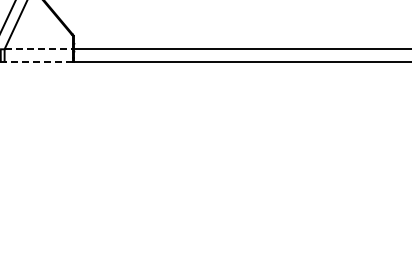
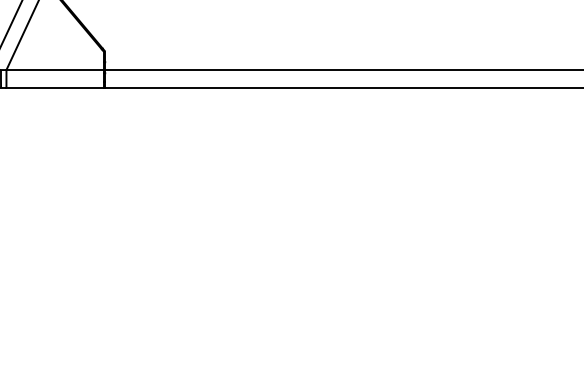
line: (39, 49) -> (55, 70), dashed -> solid
line: (38, 61) -> (54, 87), dashed -> solid

